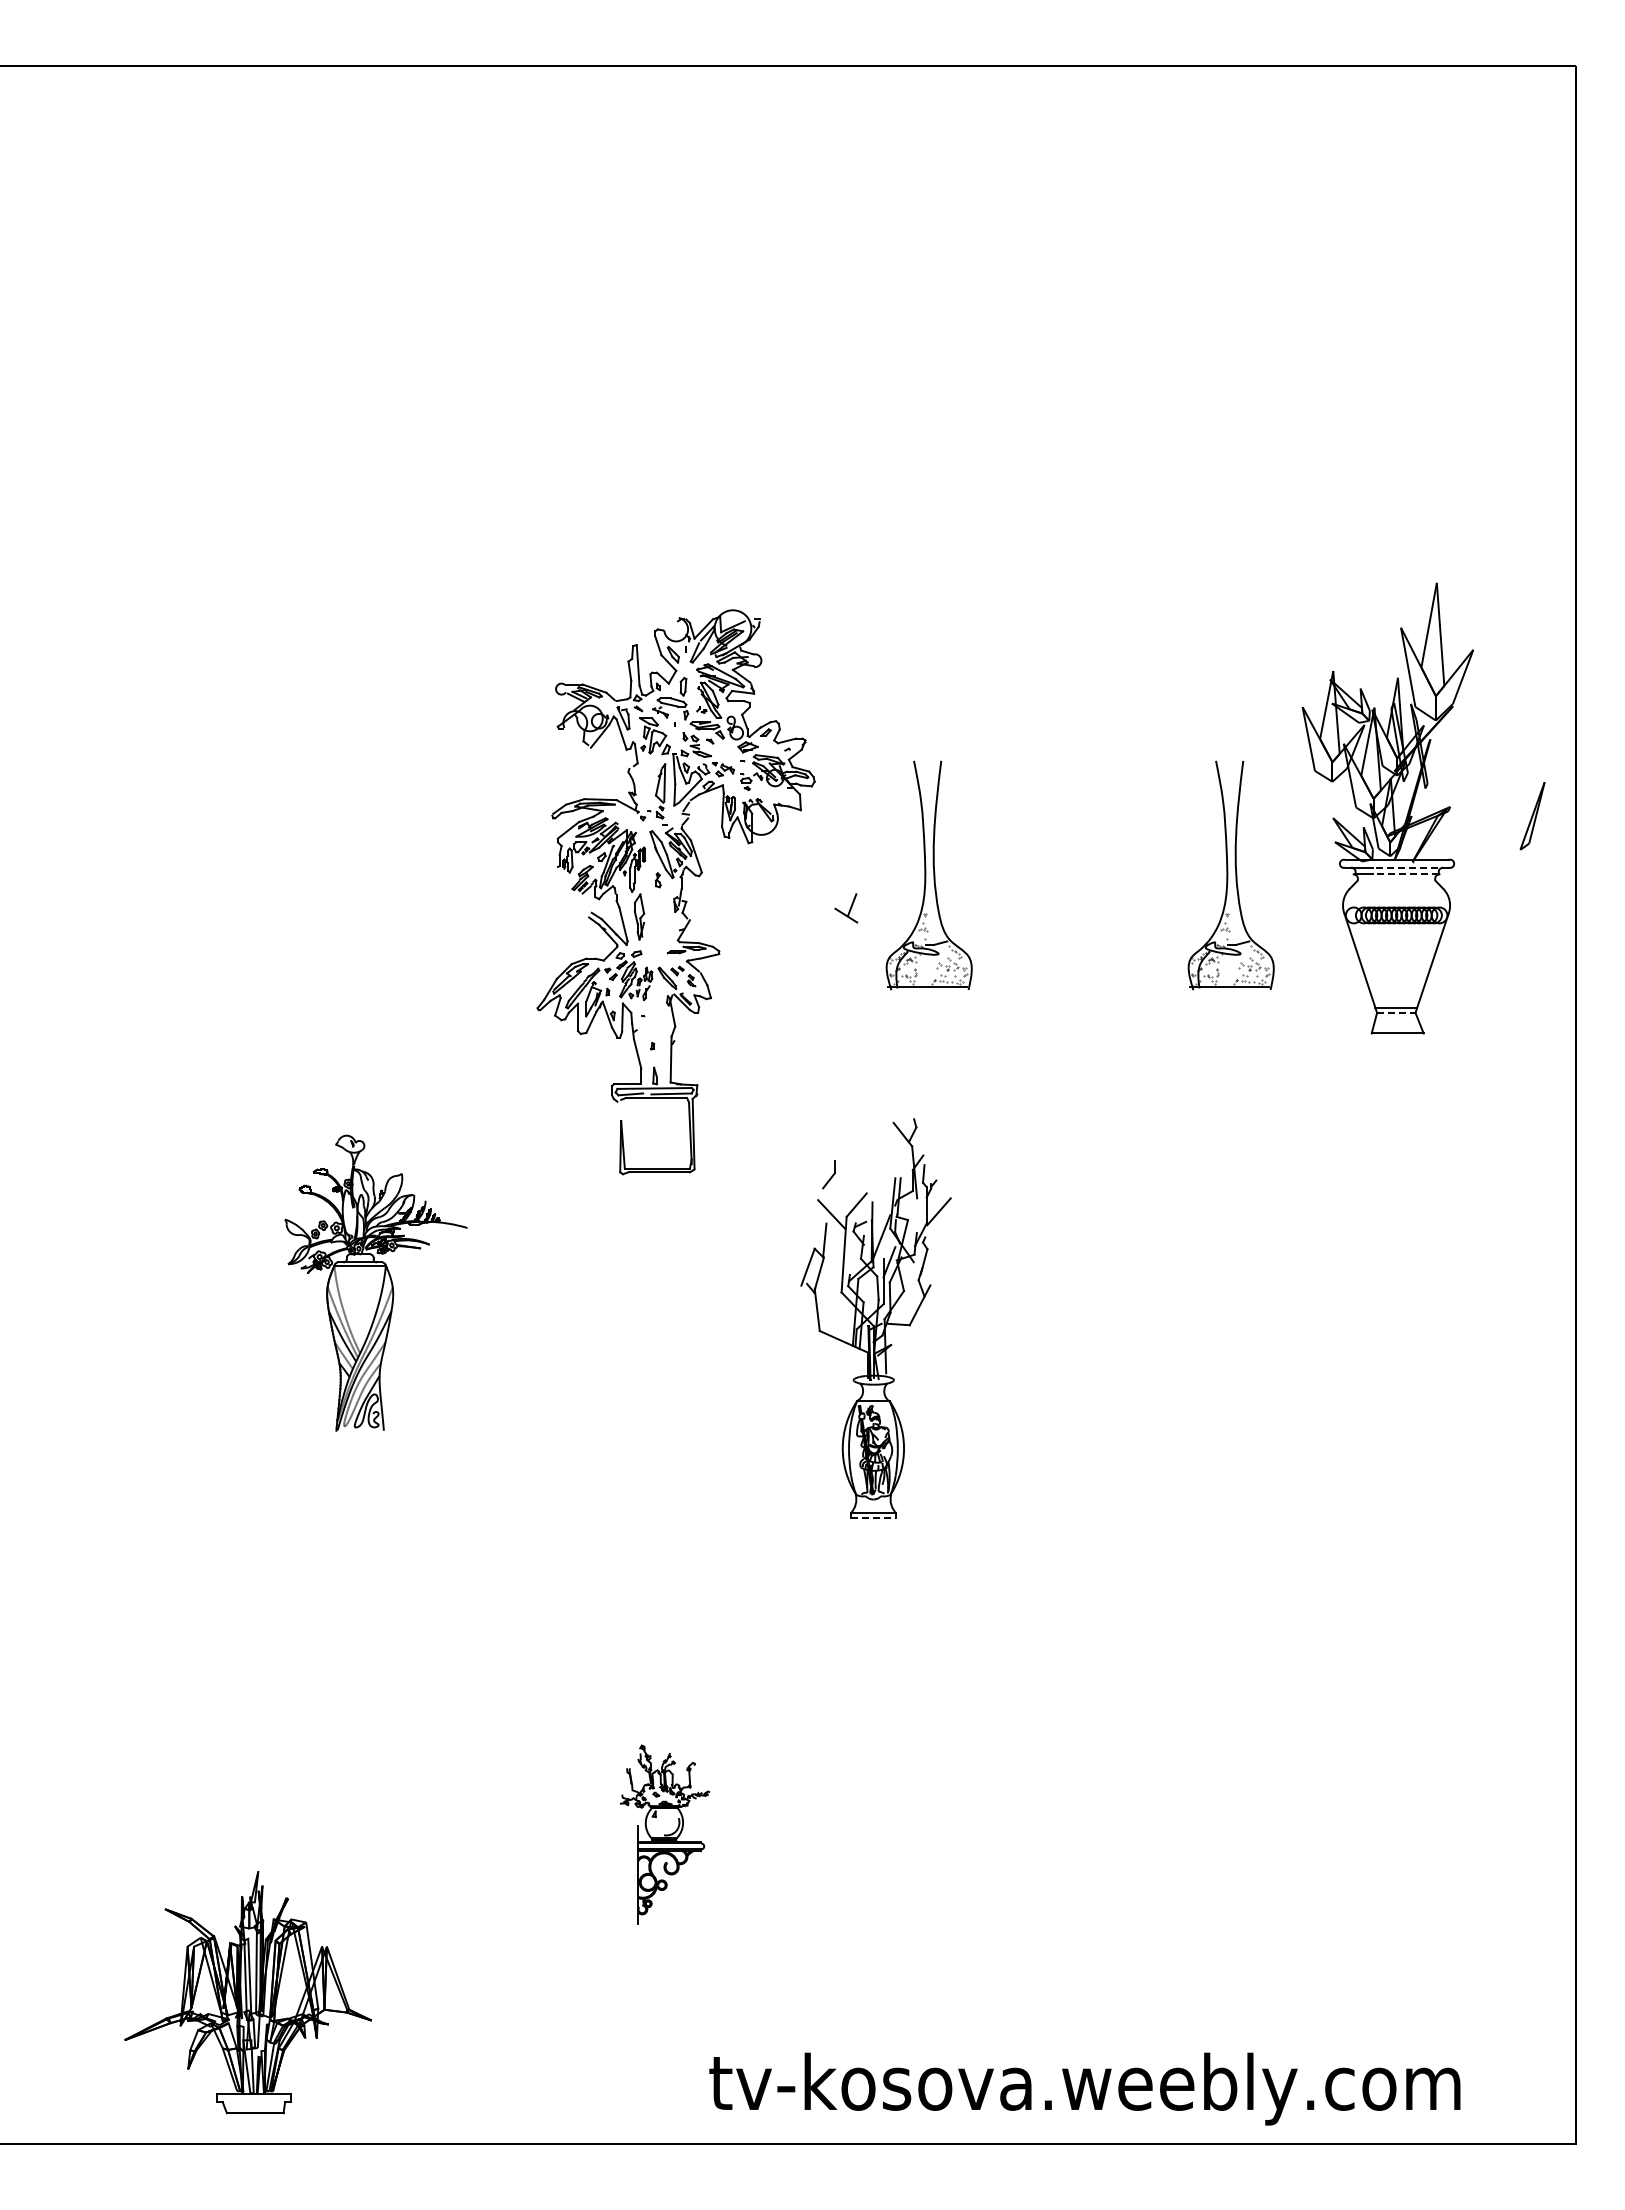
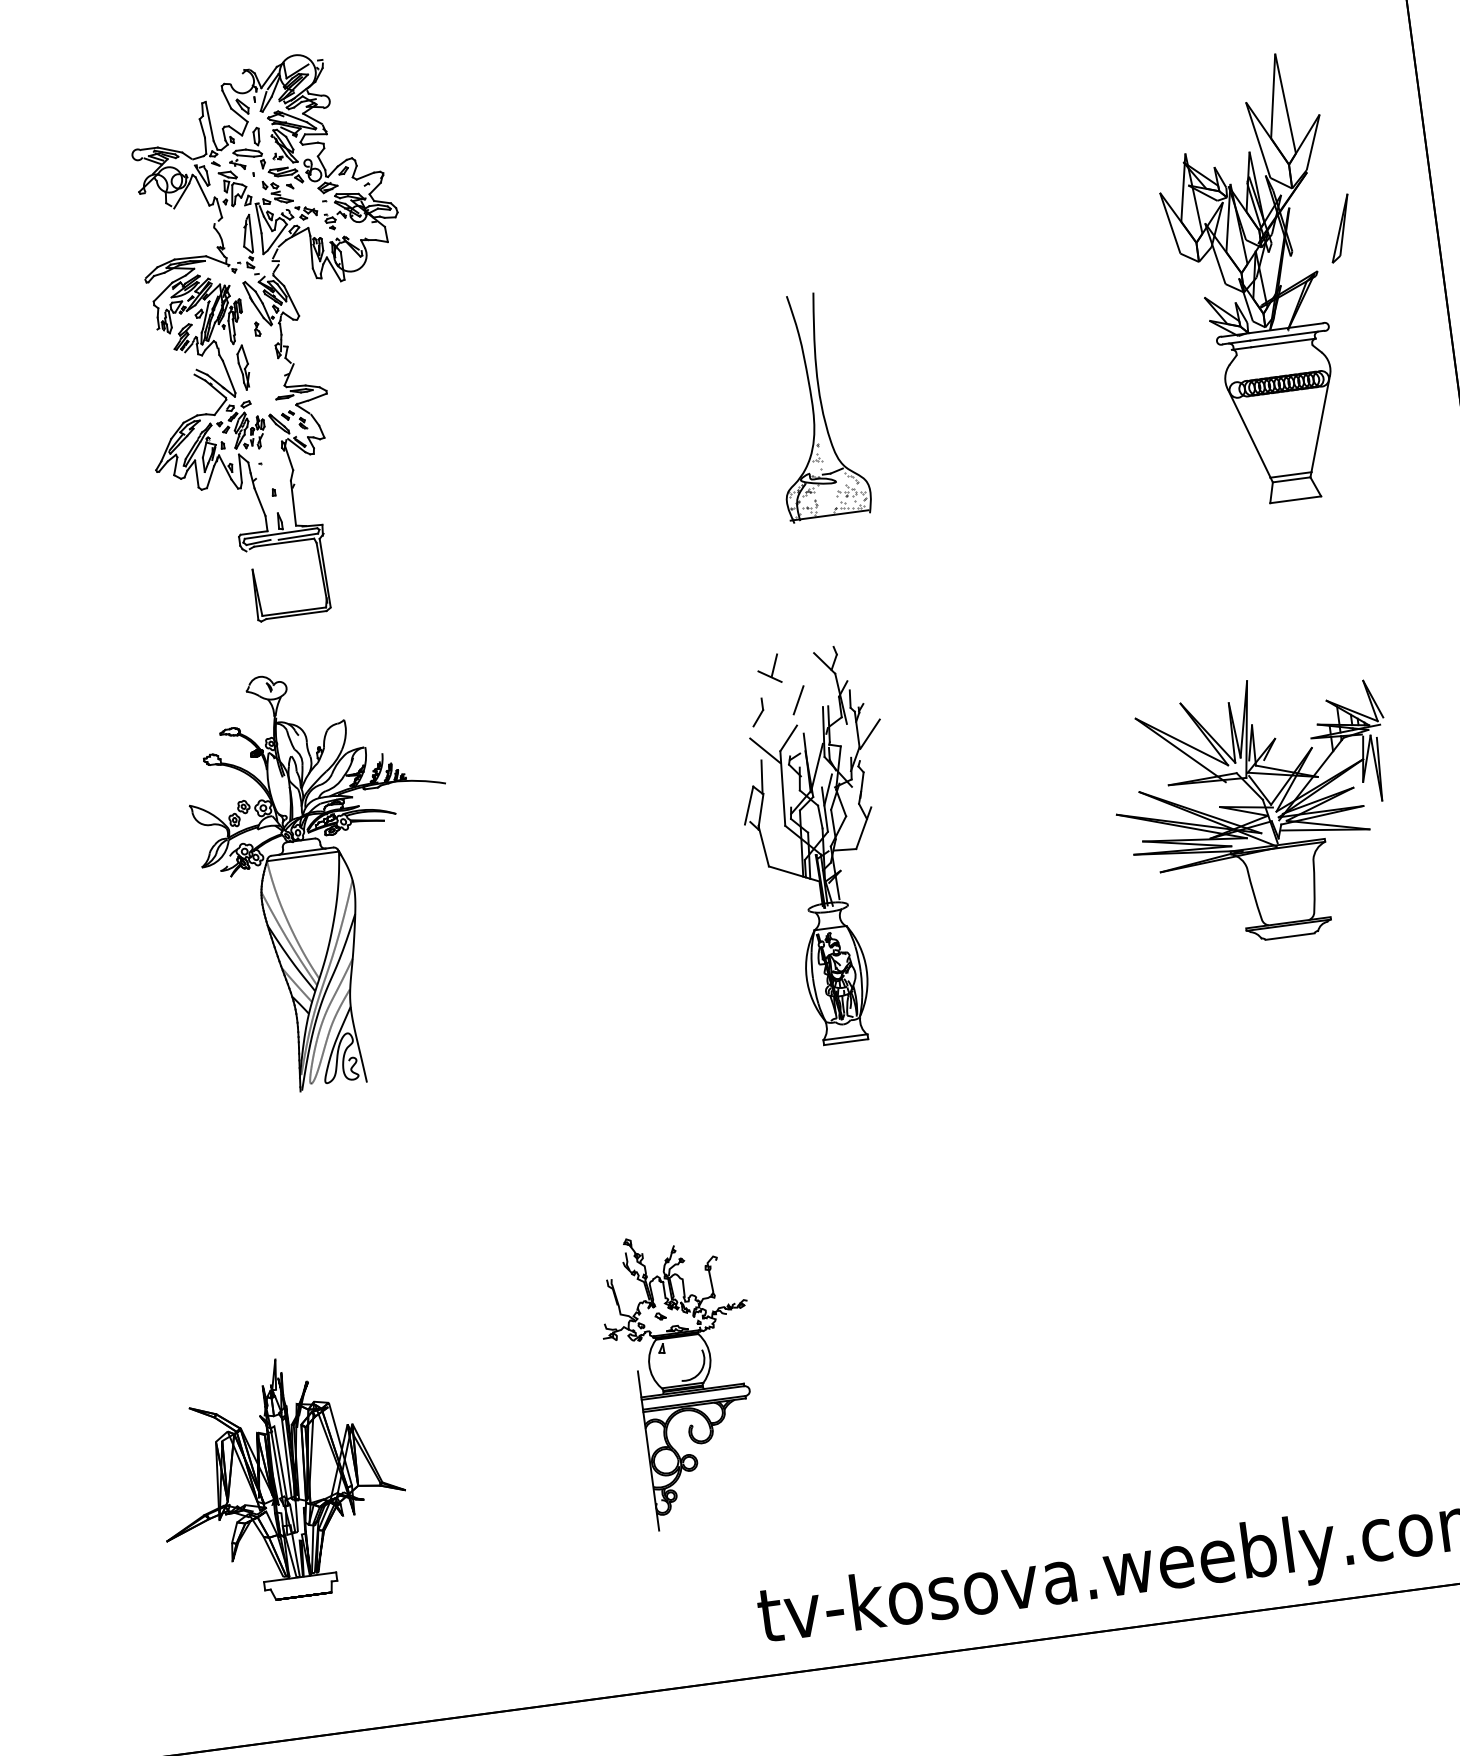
part: (1532, 816) -> (1340, 228), moved
line: (1410, 867) -> (1286, 335), dashed -> solid
line: (1406, 874) -> (1283, 343), dashed -> solid
part: (1230, 875) -> (1111, 367), removed
part: (675, 892) -> (275, 339), moved
part: (846, 908) -> (769, 669), moved
line: (1396, 1012) -> (1291, 479), dashed -> solid
line: (871, 1167) -> (798, 699), added
part: (375, 1282) -> (327, 877), size x1.43
part: (1316, 1339) -> (1256, 809), added
line: (873, 1517) -> (845, 1041), dashed -> solid
part: (664, 1834) -> (682, 1379), size x1.67
part: (247, 1992) -> (280, 1479), moved

